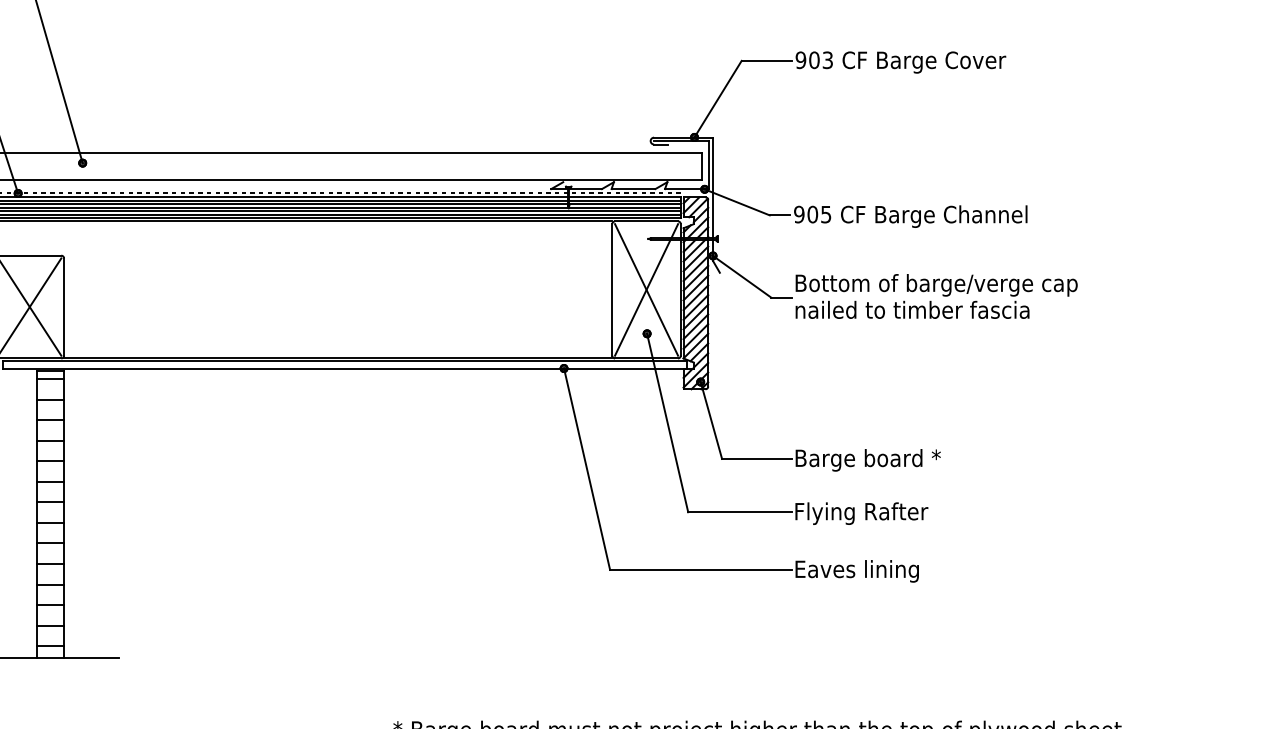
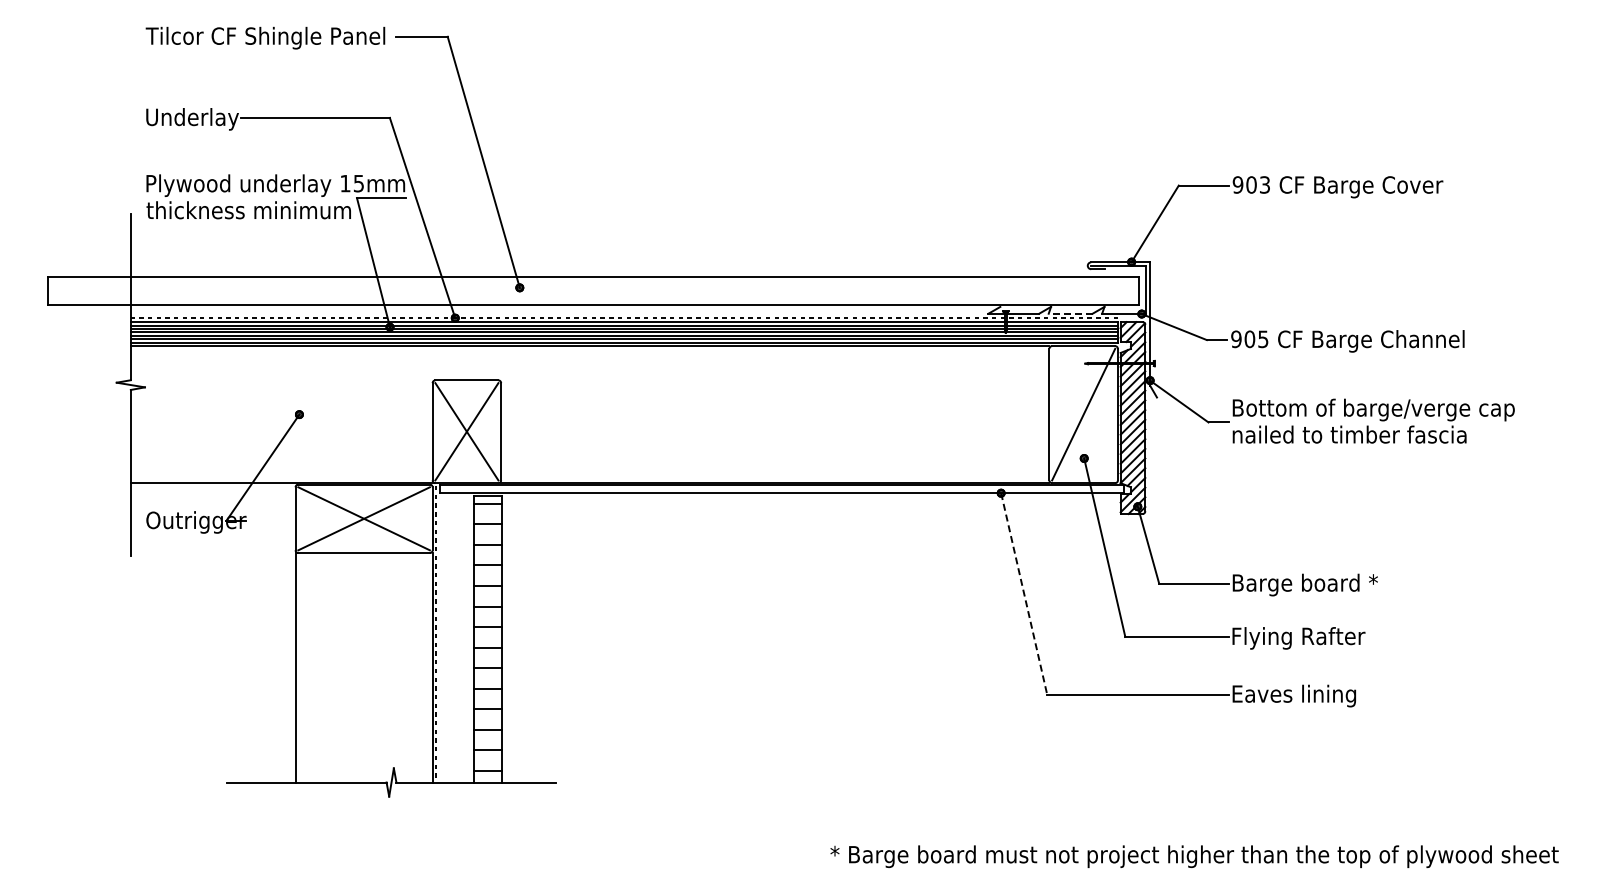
line: (633, 188) -> (1070, 313), solid -> dashed
line: (646, 289) -> (1083, 414), removed
line: (587, 469) -> (1024, 594), solid -> dashed

